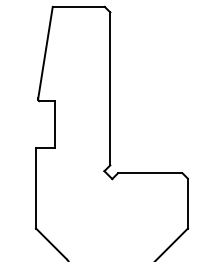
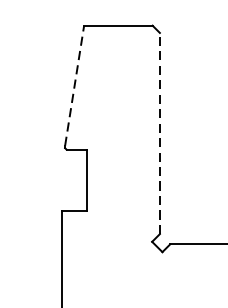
line: (45, 52) -> (74, 85), solid -> dashed
line: (110, 88) -> (160, 133), solid -> dashed

